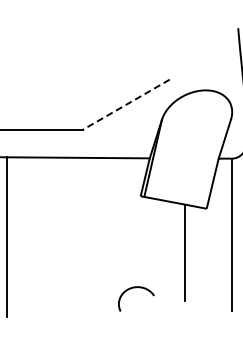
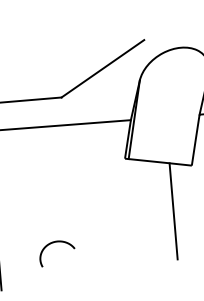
line: (125, 105) -> (102, 69), dashed -> solid
curve: (136, 288) -> (56, 242), moved

